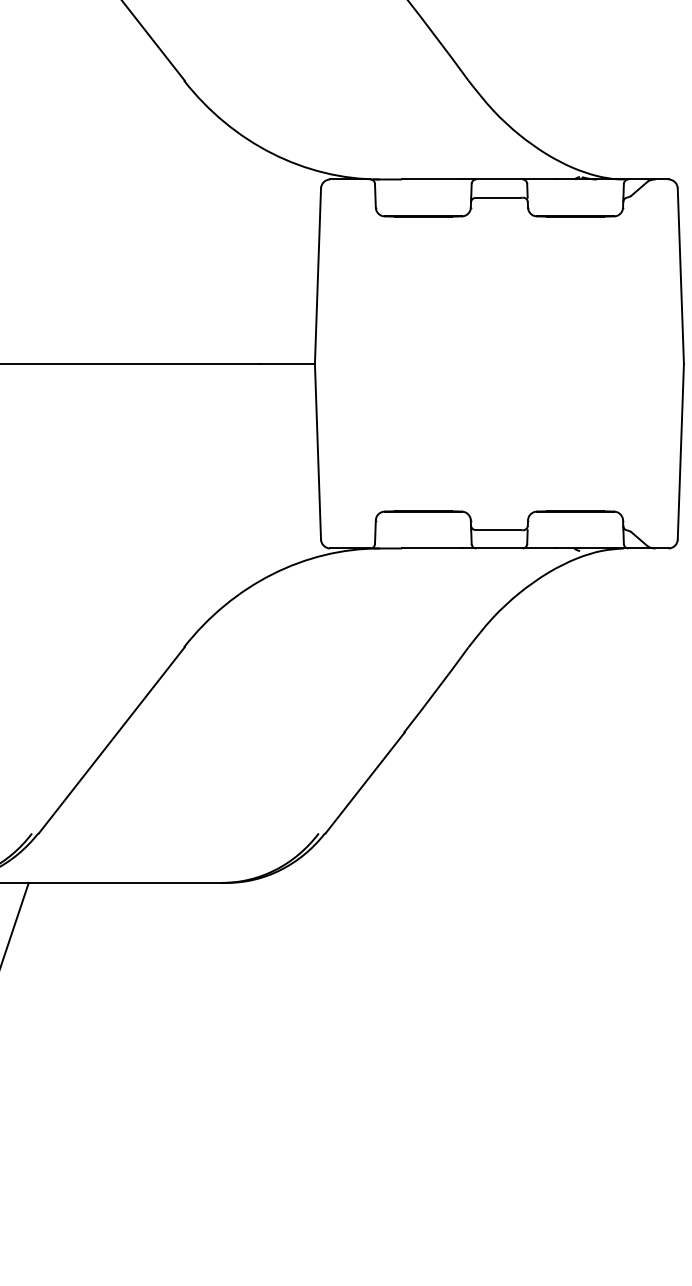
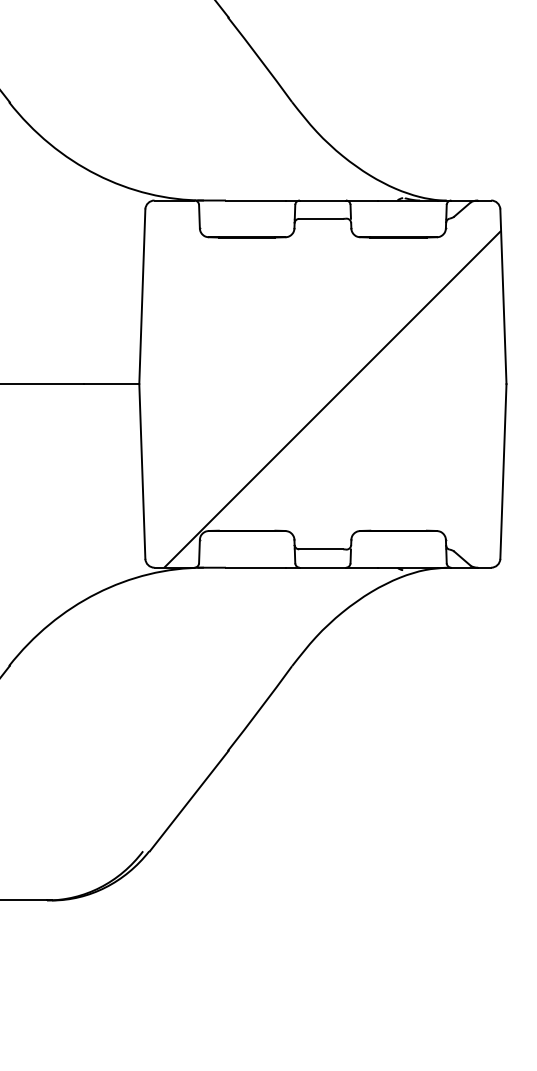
hatch: (509, 378) -> (332, 398), added

